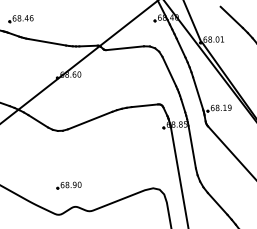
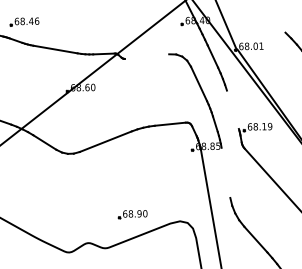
line: (231, 16) -> (272, 19), removed
line: (124, 48) -> (146, 56), removed
line: (198, 93) -> (233, 109), removed
line: (191, 146) -> (225, 172), removed
part: (68, 185) -> (132, 214), moved

